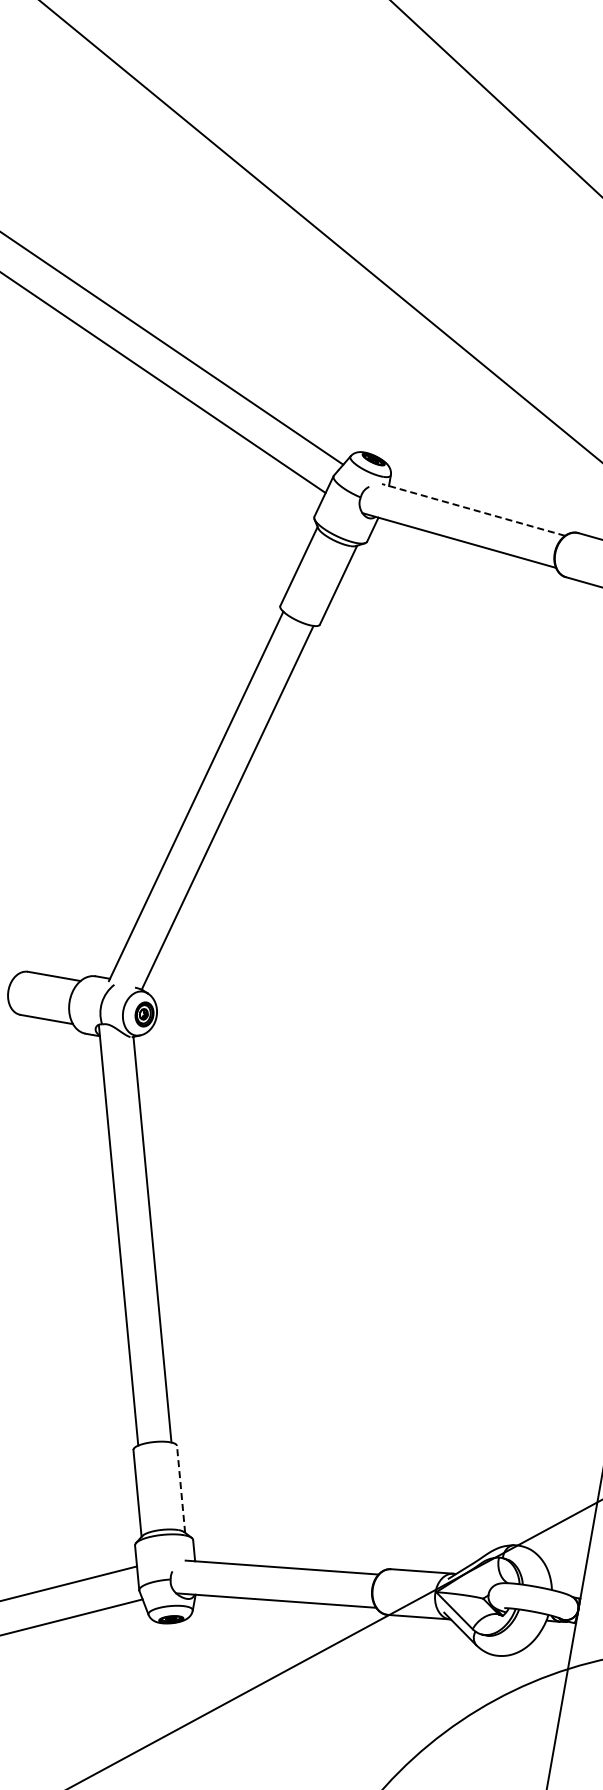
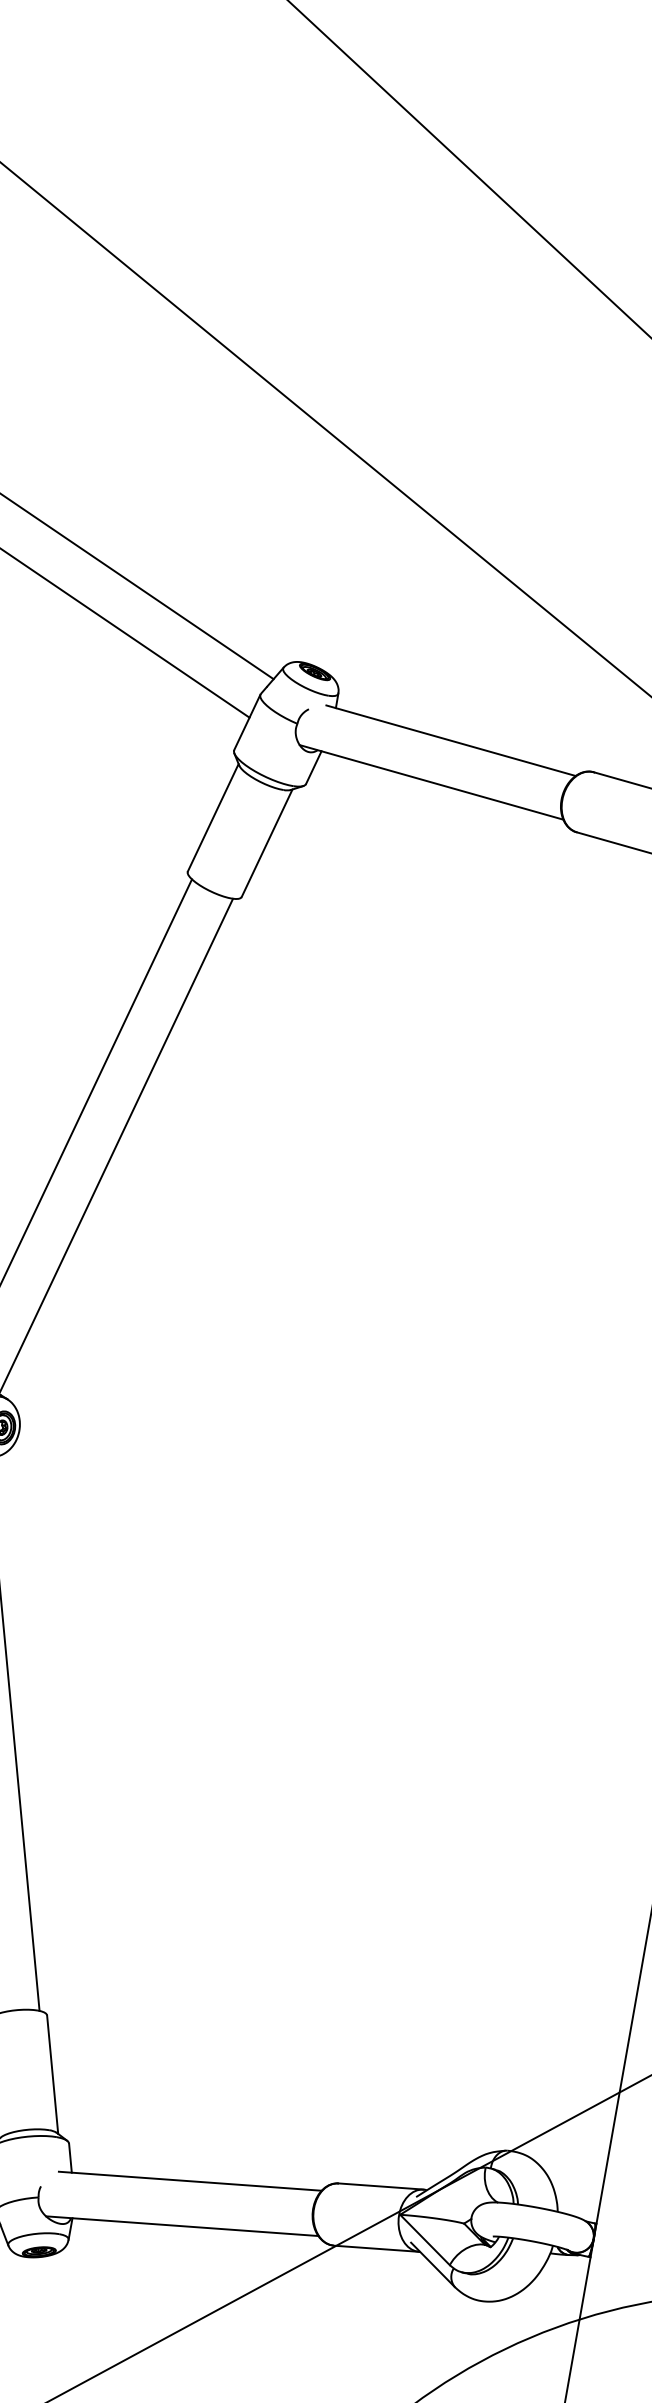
line: (473, 509) -> (450, 740), dashed -> solid
line: (181, 1489) -> (53, 2074), dashed -> solid

